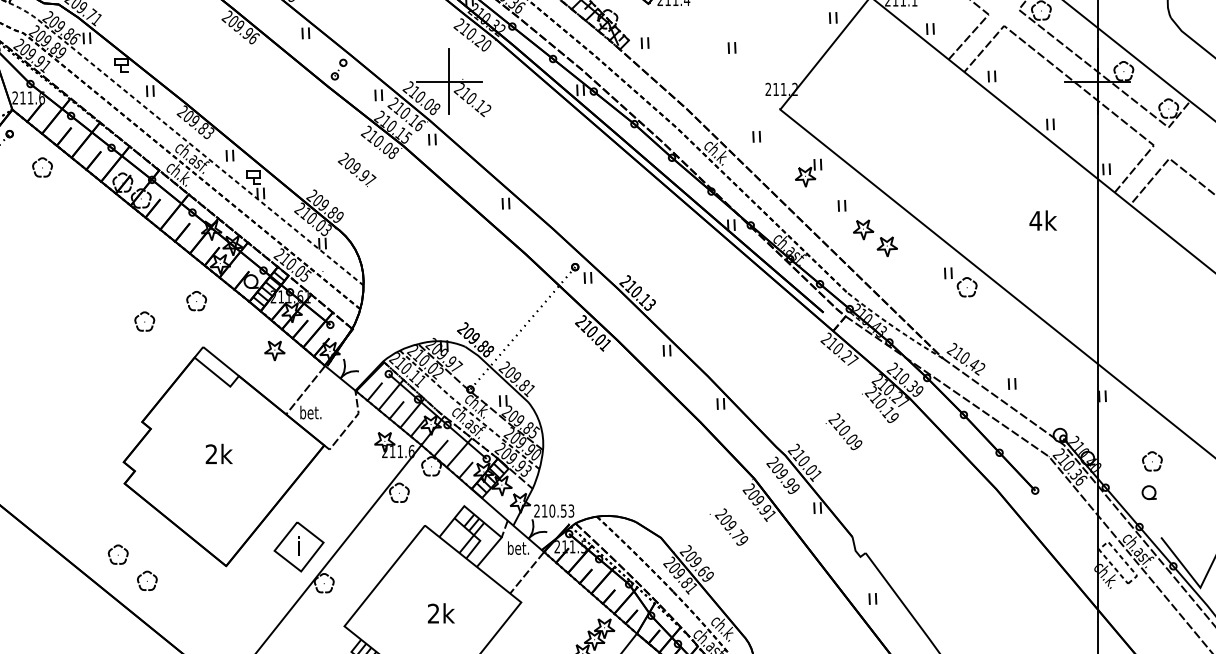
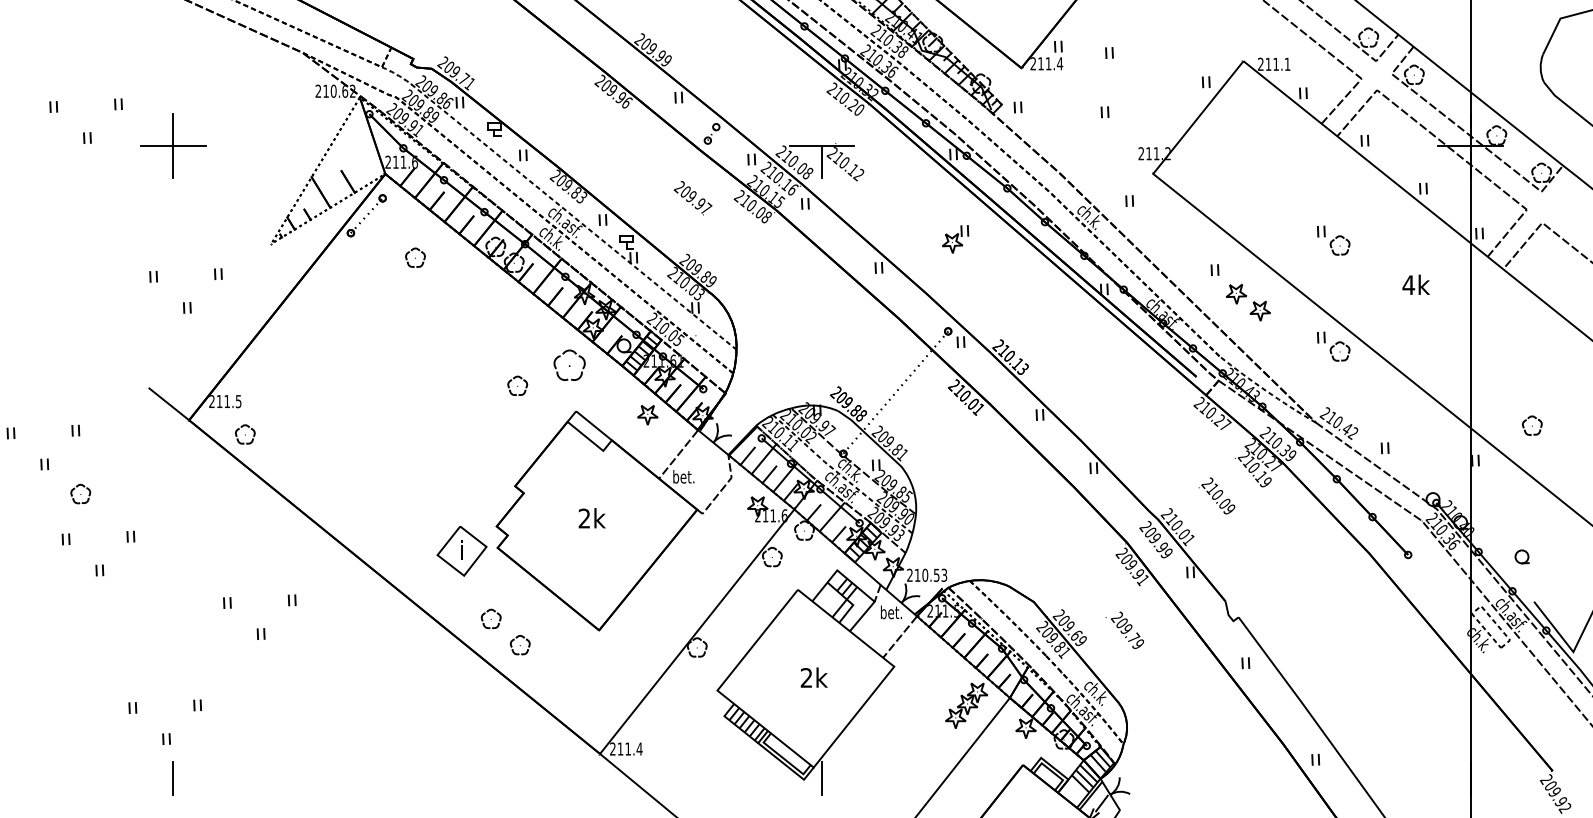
line: (449, 65) -> (822, 129), removed
part: (42, 167) -> (415, 257), moved
text: (356, 170) -> (692, 198), moved
part: (808, 173) -> (955, 239), moved
part: (960, 176) -> (1333, 240), added
part: (196, 301) -> (569, 365), size x1.6
part: (1152, 461) -> (1532, 425), moved
text: (728, 526) -> (1124, 629), moved
part: (298, 547) -> (461, 551), moved

